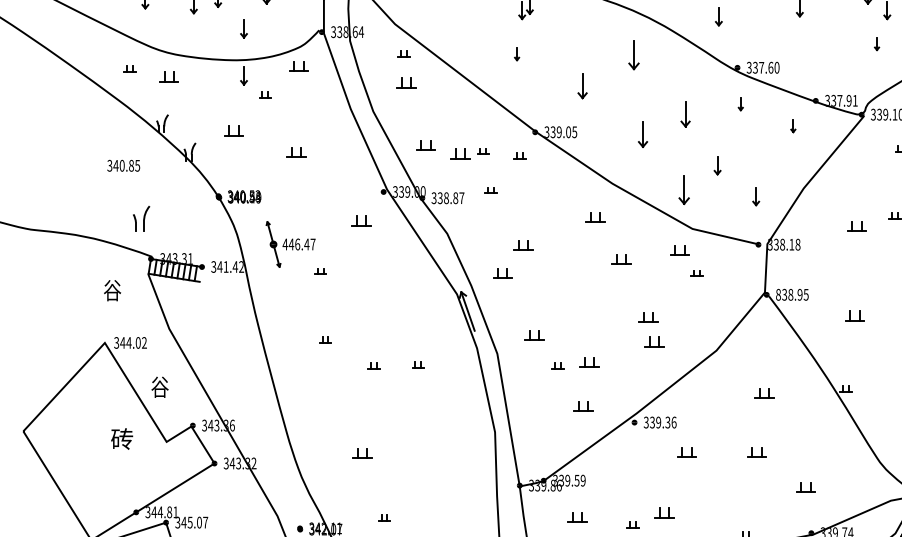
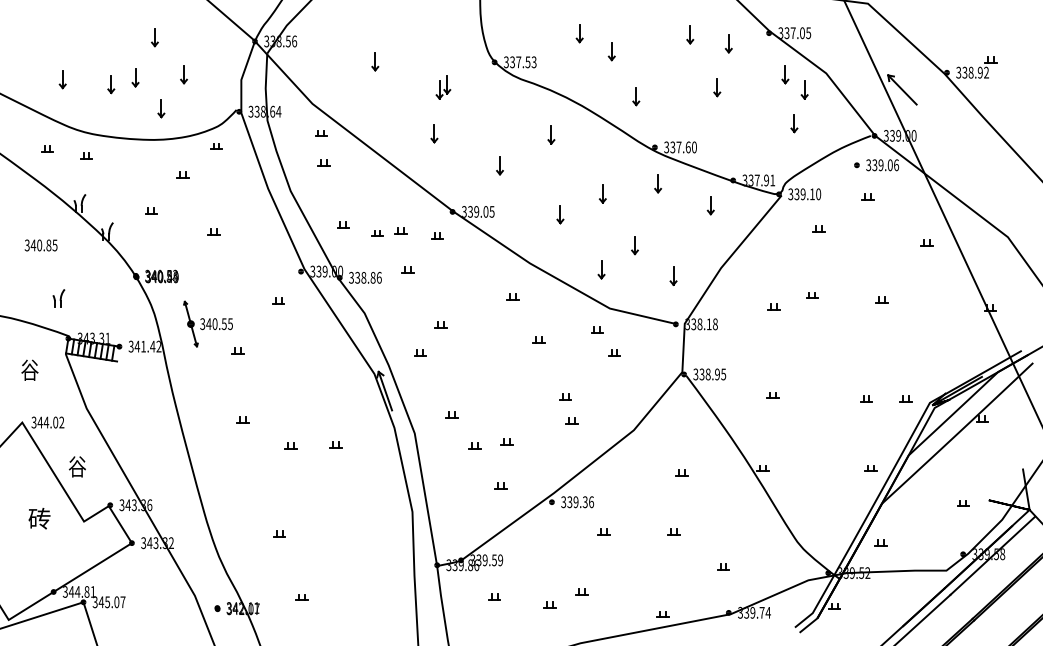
part: (877, 43) -> (794, 123), size x1.43
part: (517, 53) -> (434, 133), size x1.43
part: (634, 54) -> (551, 134), size x0.62
part: (299, 66) -> (216, 146), size x0.62
part: (169, 75) -> (86, 155), size x0.62
part: (244, 75) -> (161, 155), removed
part: (406, 82) -> (323, 162), size x0.62
part: (582, 85) -> (499, 165), size x0.71
part: (741, 103) -> (658, 183), size x1.43
part: (685, 113) -> (602, 193), size x0.71
part: (793, 125) -> (710, 205), size x1.43
part: (234, 130) -> (151, 210), size x0.62
part: (643, 134) -> (560, 214), size x0.71
part: (426, 144) -> (343, 224), size x0.62
part: (296, 151) -> (213, 231), size x0.62
part: (460, 153) -> (377, 233), size x0.62
part: (684, 189) -> (601, 269), size x0.62
text: (461, 197) -> (378, 277), 338.87 -> 338.86
part: (595, 216) -> (512, 296), size x0.62
part: (141, 218) -> (58, 298), size x0.71
part: (361, 220) -> (278, 300), size x0.62
part: (856, 226) -> (773, 306), size x0.62
text: (299, 244) -> (216, 324), 446.47 -> 340.55
part: (523, 244) -> (440, 324), size x0.62
part: (680, 249) -> (597, 329), size x0.62
part: (621, 259) -> (538, 339), size x0.62
part: (503, 272) -> (420, 352), size x0.62
text: (778, 293) -> (695, 373), 838.95 -> 338.95
part: (855, 315) -> (772, 395), size x0.62
part: (648, 316) -> (565, 396), size x0.62
part: (534, 334) -> (451, 414), size x0.62
part: (654, 340) -> (571, 420), size x0.62
part: (589, 361) -> (506, 441), size x0.62
part: (764, 392) -> (681, 472), size x0.62
part: (583, 405) -> (500, 485), size x0.62
part: (686, 451) -> (603, 531), size x0.62
part: (756, 451) -> (673, 531), size x0.62
part: (362, 453) -> (279, 533), size x0.62
part: (806, 486) -> (723, 566), size x0.62
part: (664, 511) -> (581, 591), size x0.62
part: (577, 516) -> (494, 596), size x0.62

